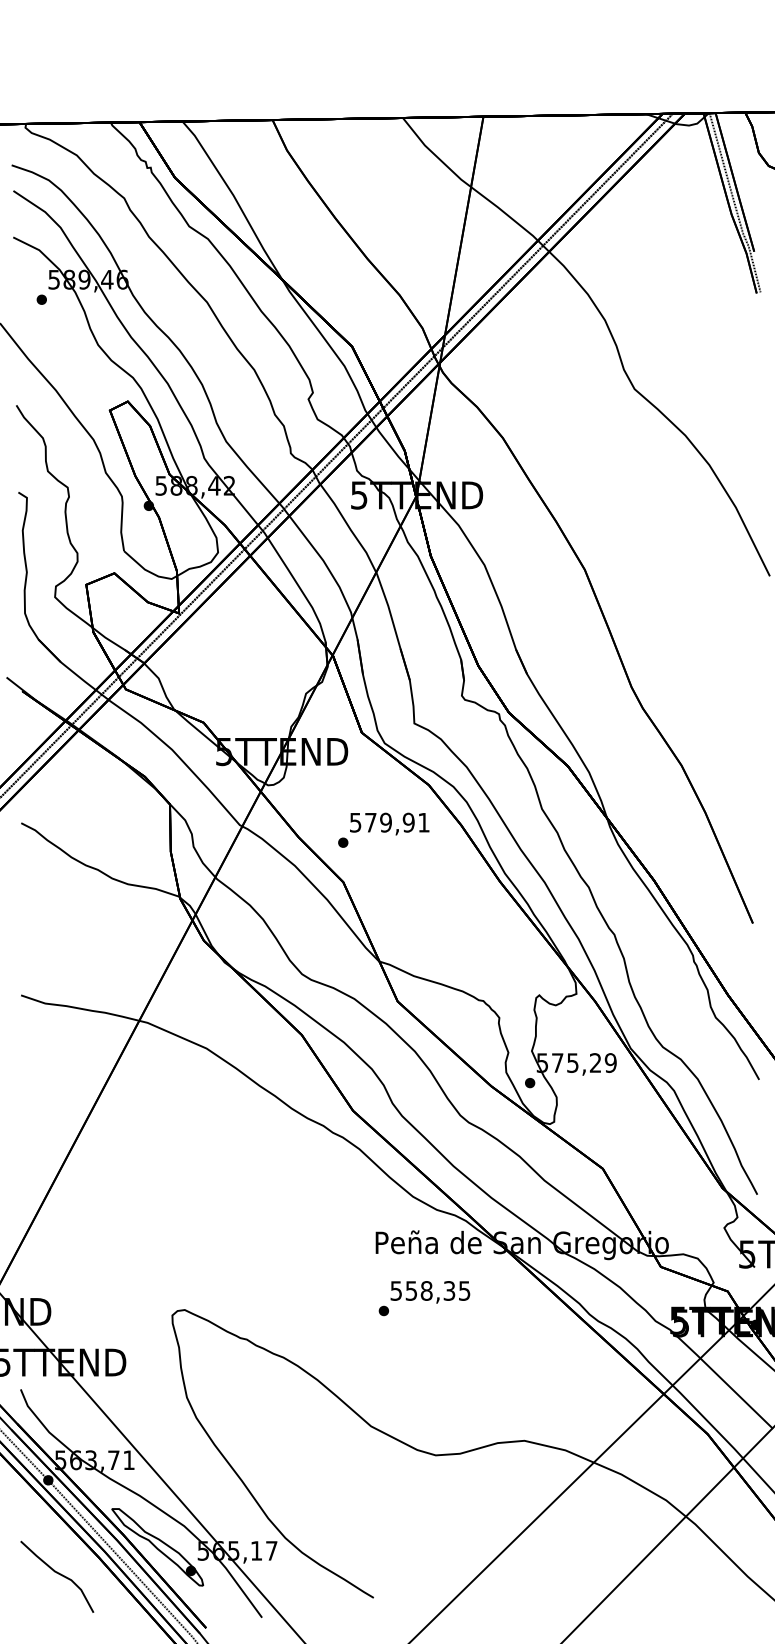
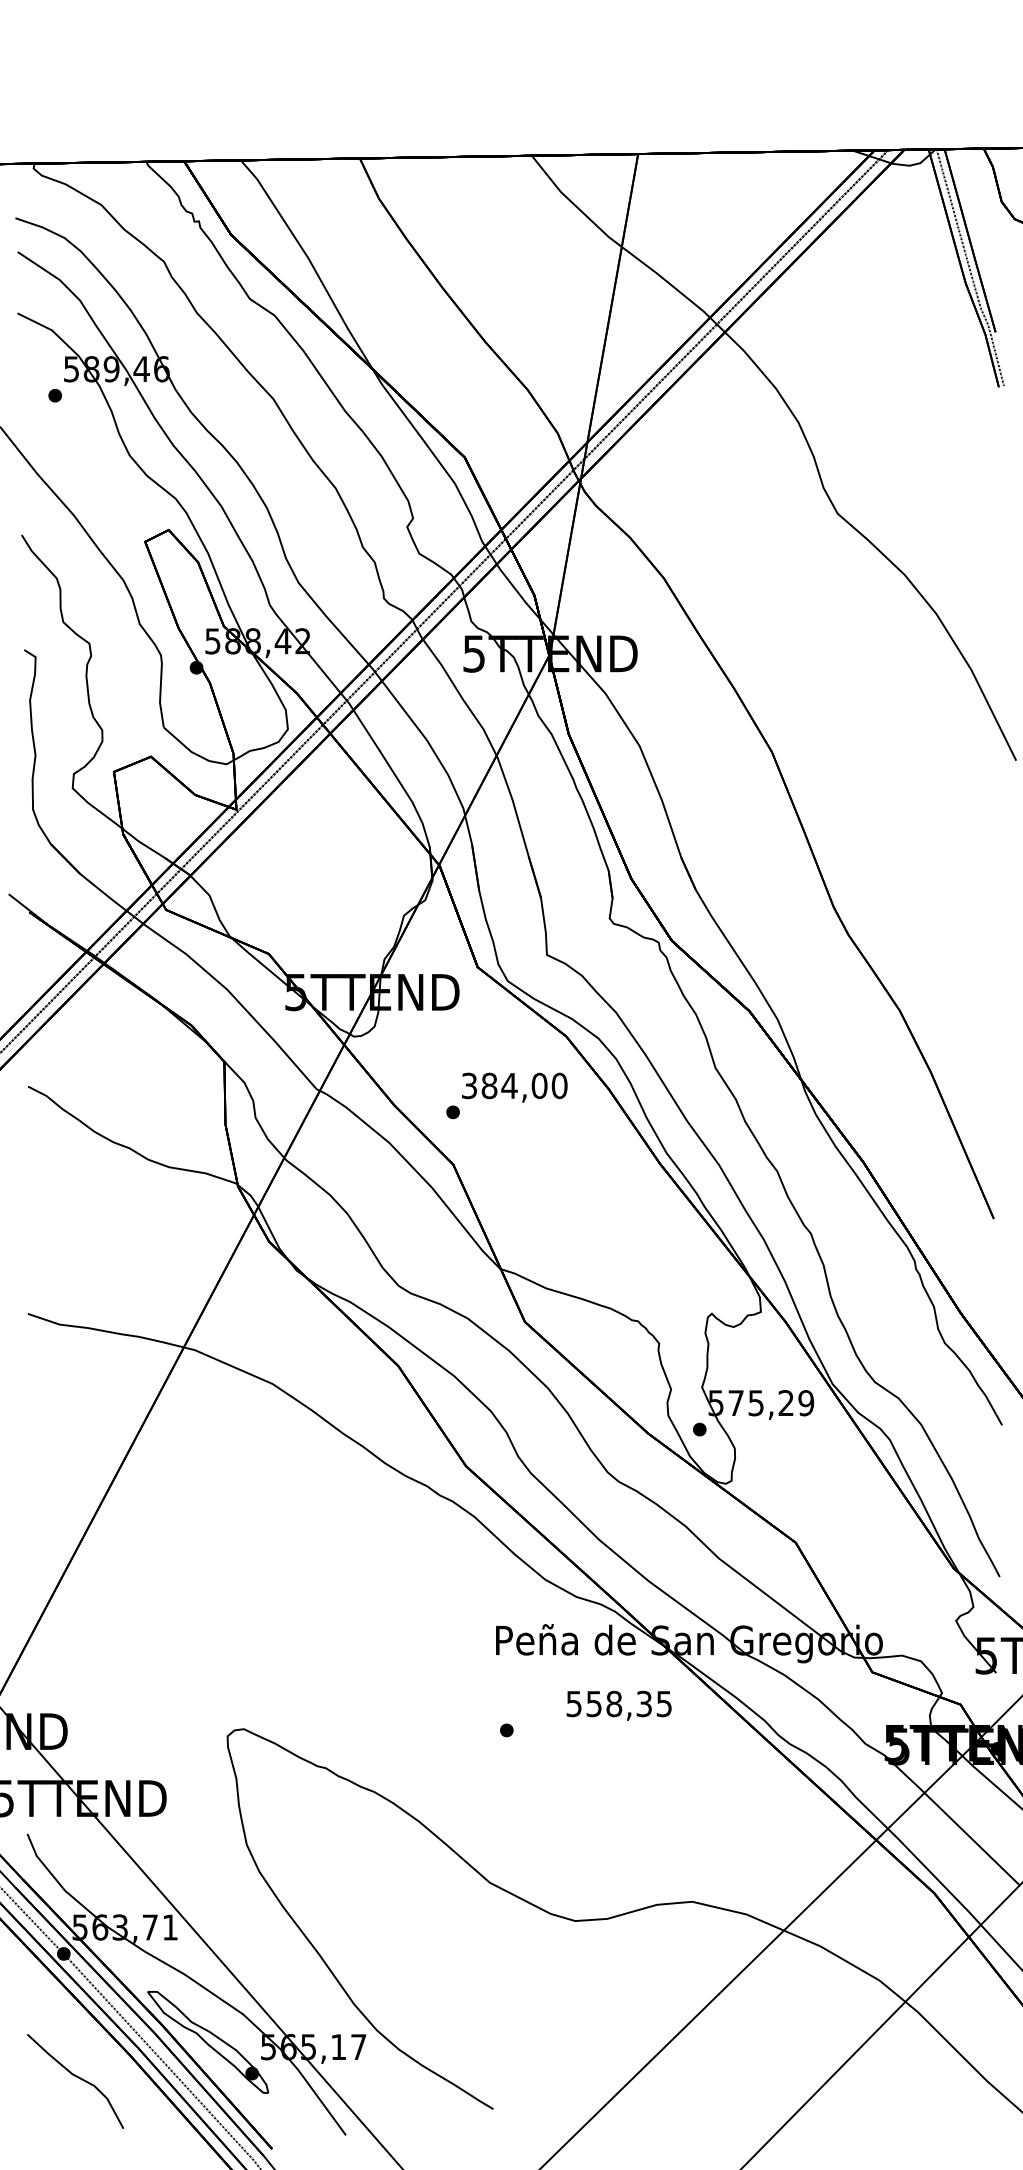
text: (389, 822) -> (514, 1085), 579,91 -> 384,00
text: (429, 1292) -> (618, 1705), moved

